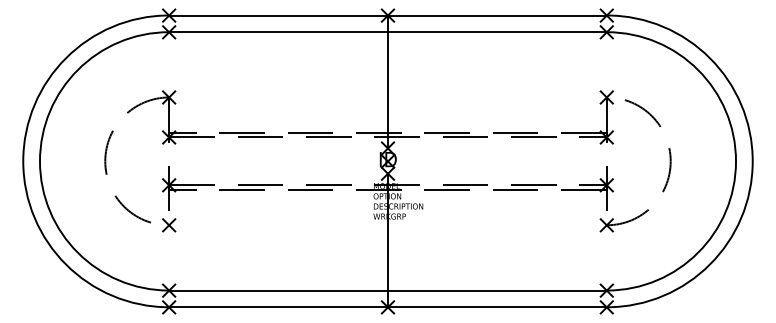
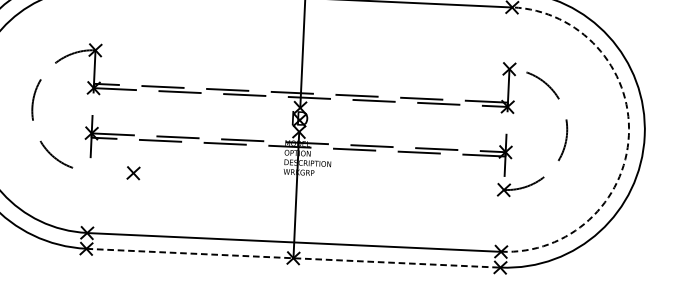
arc: (736, 161) -> (629, 135), solid -> dashed
part: (169, 225) -> (133, 173), moved
line: (388, 307) -> (293, 258), solid -> dashed

